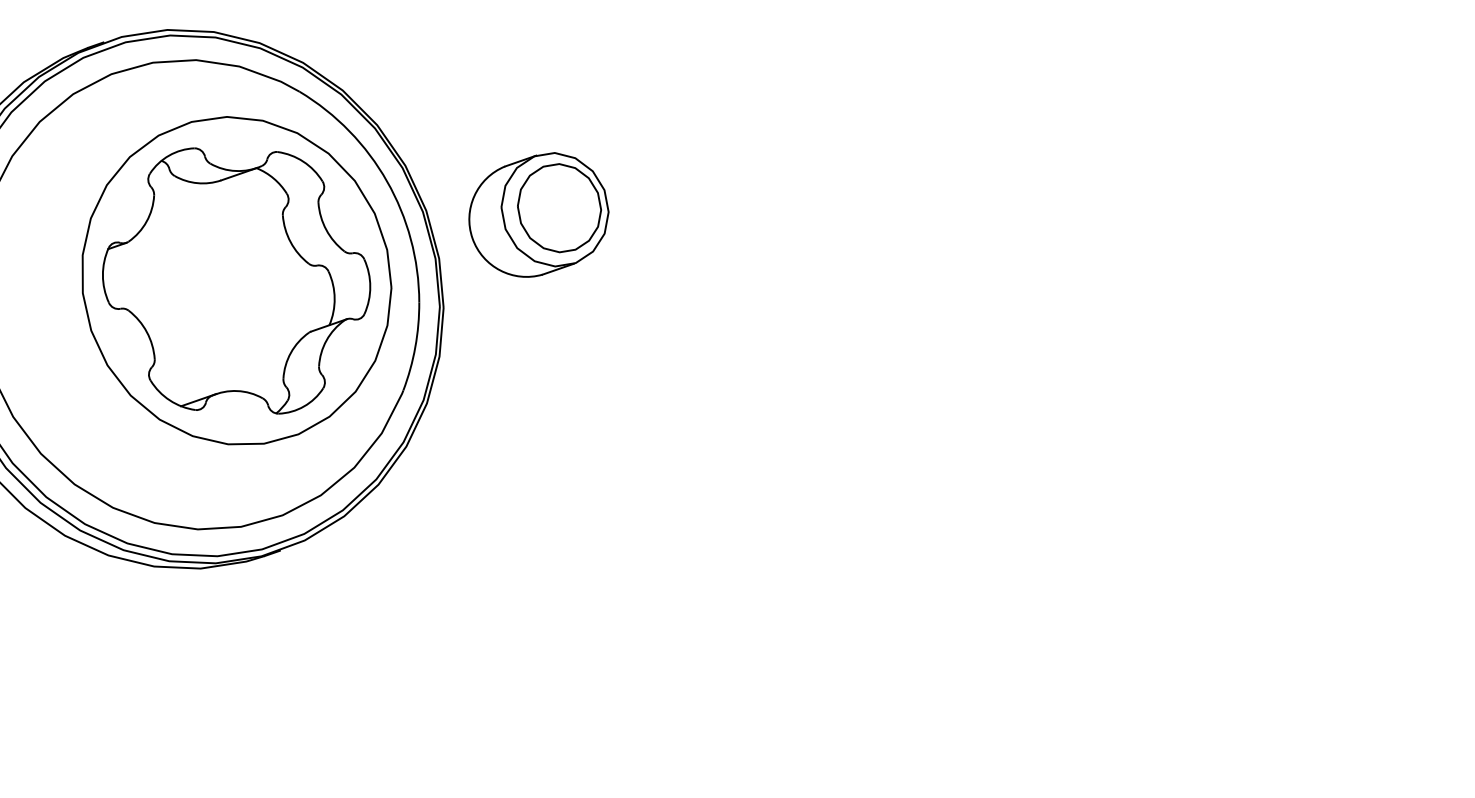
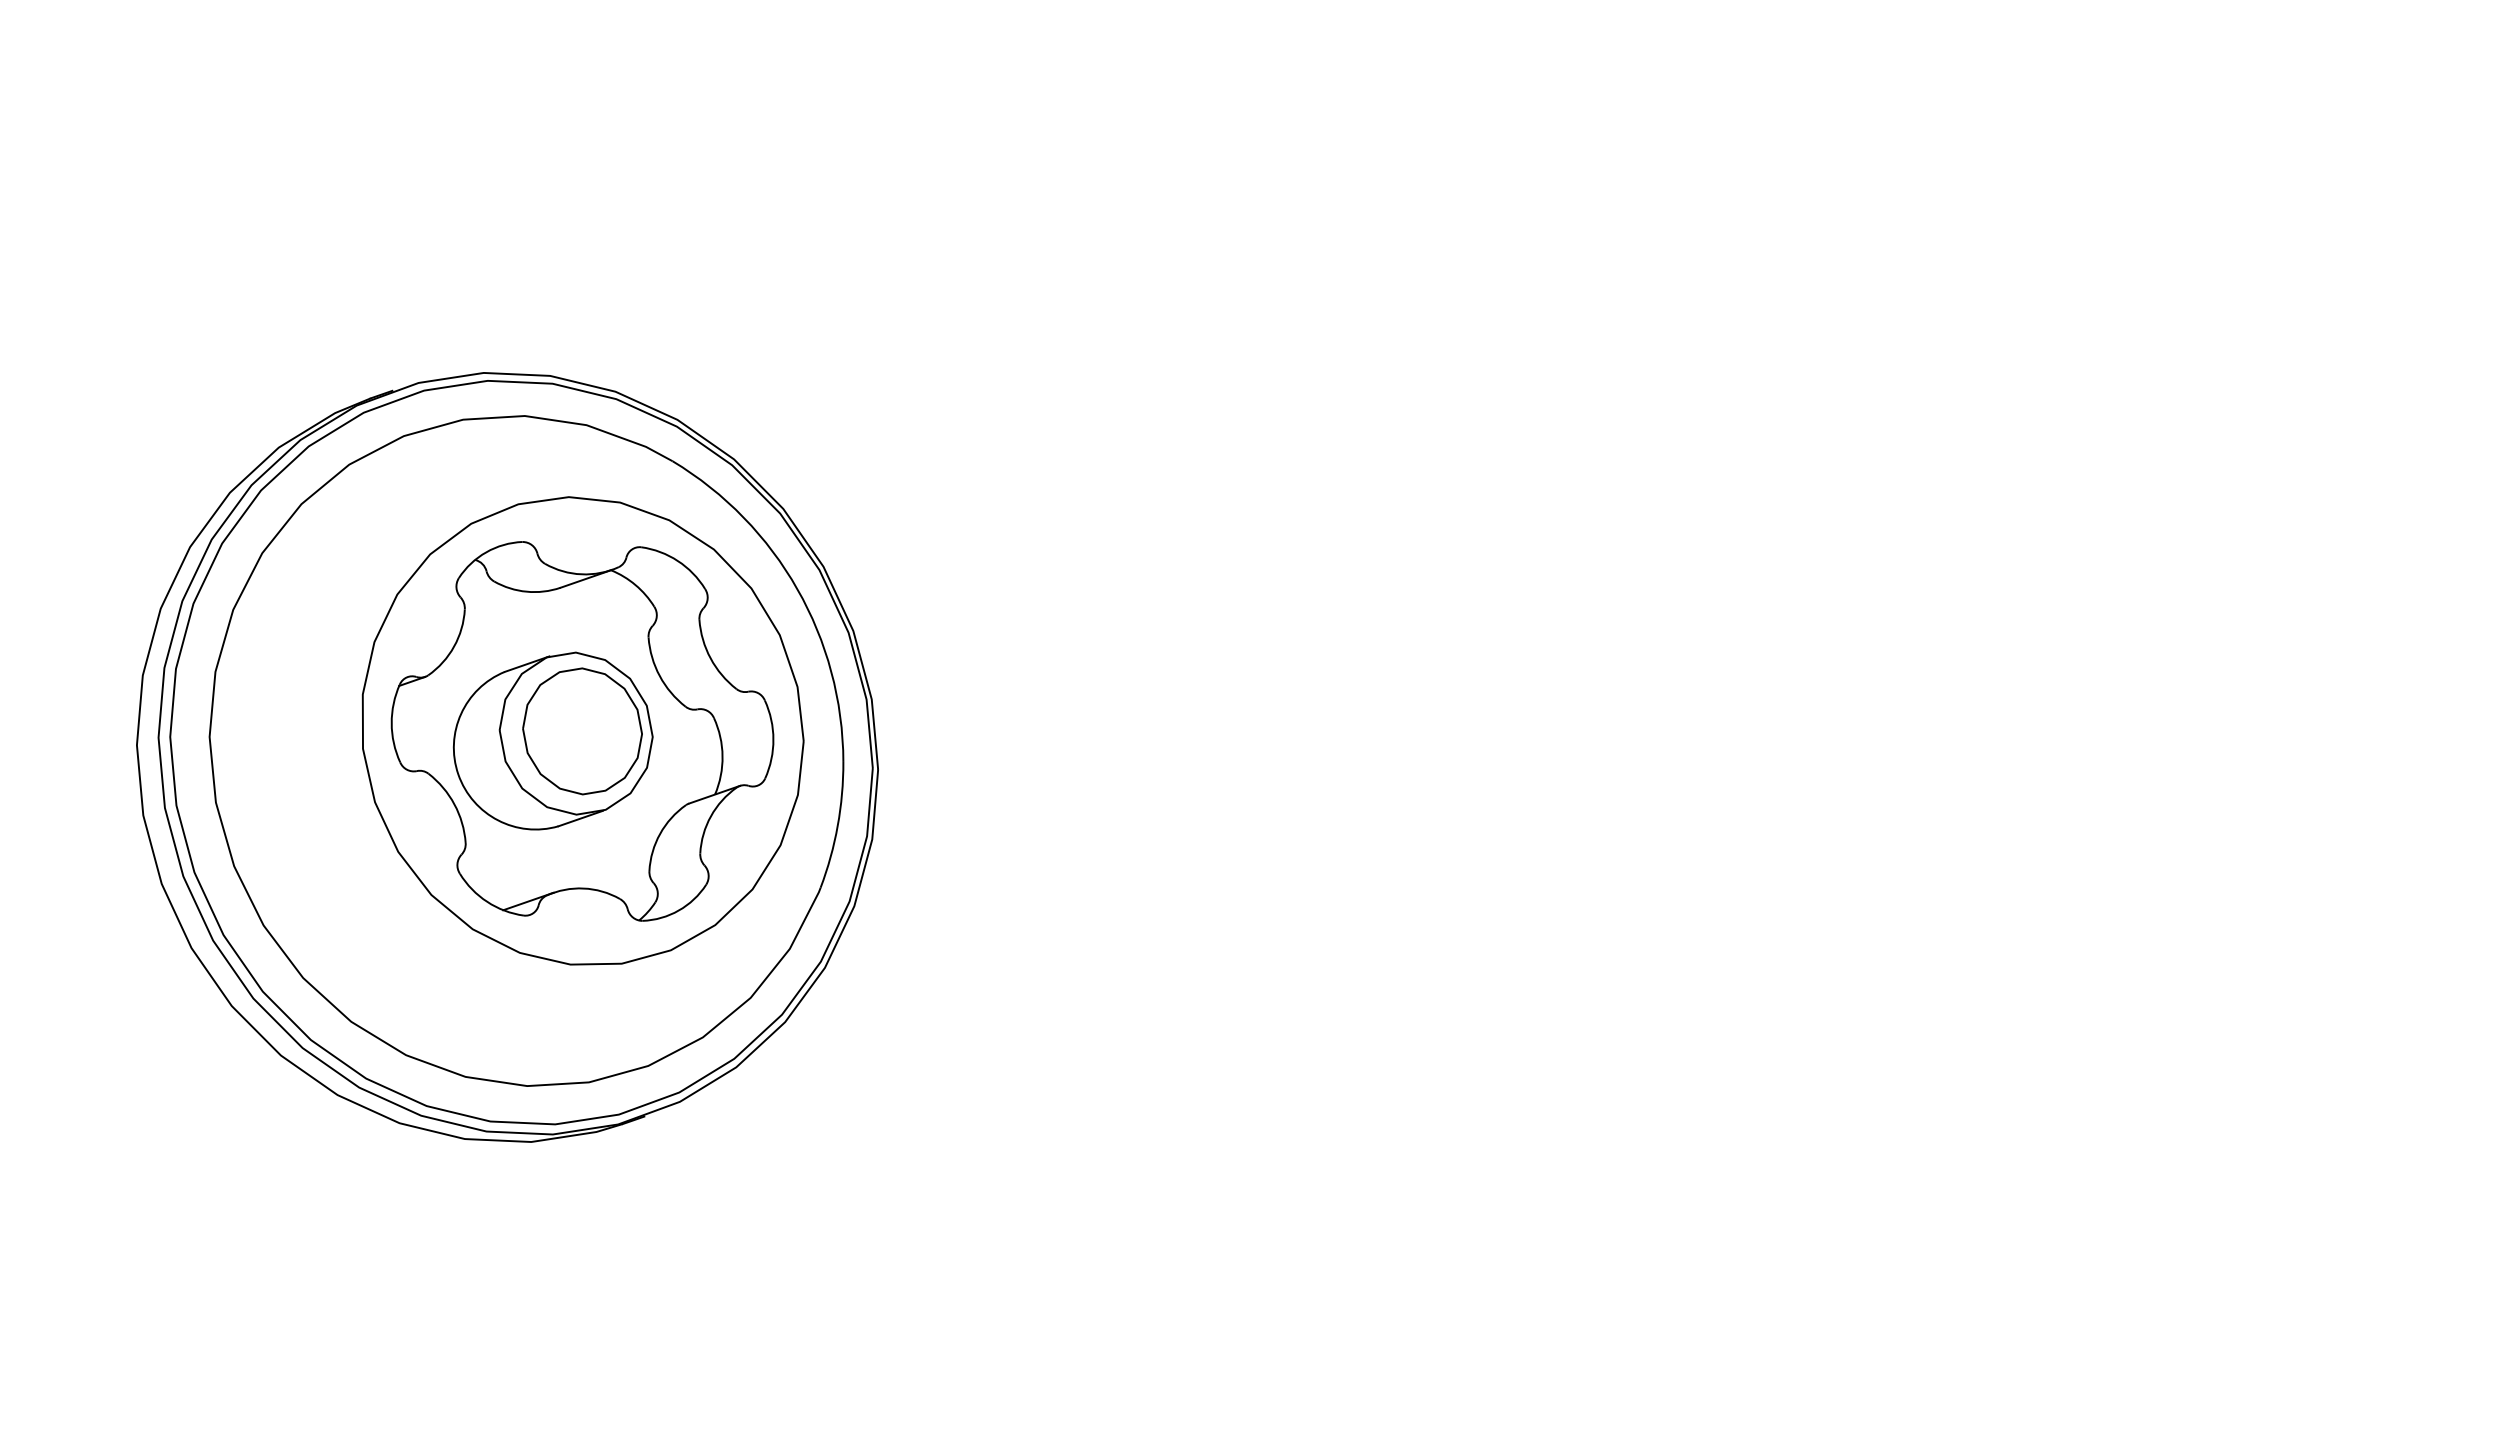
part: (538, 214) -> (552, 740), moved

